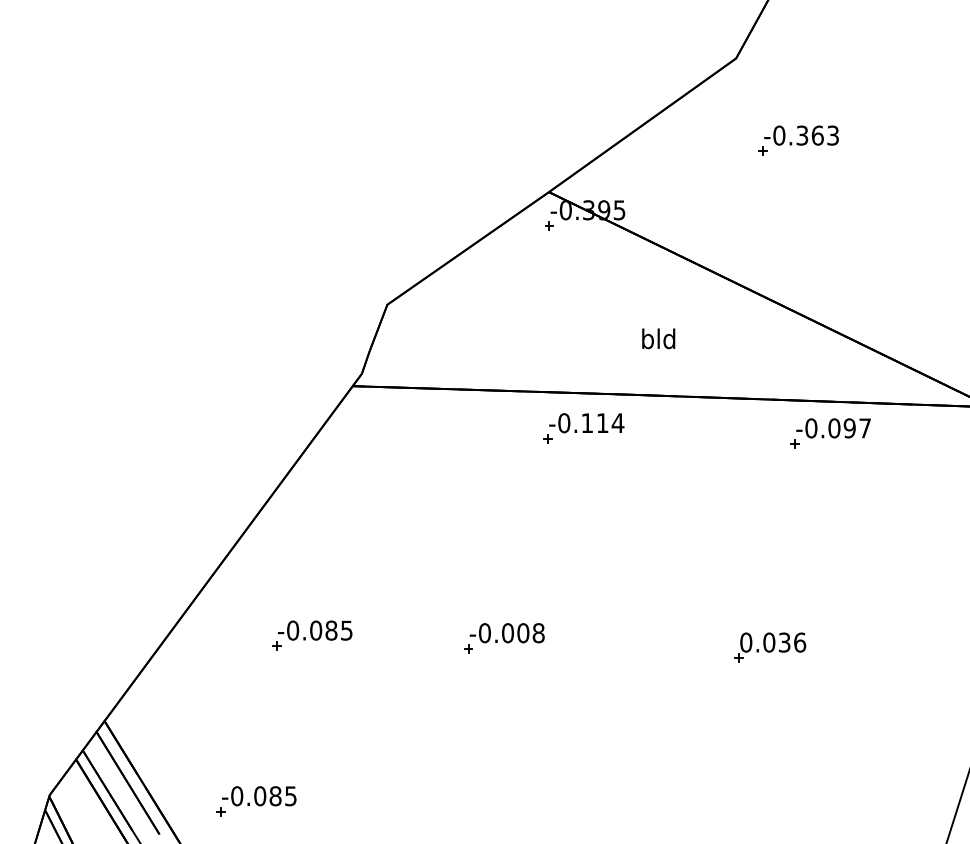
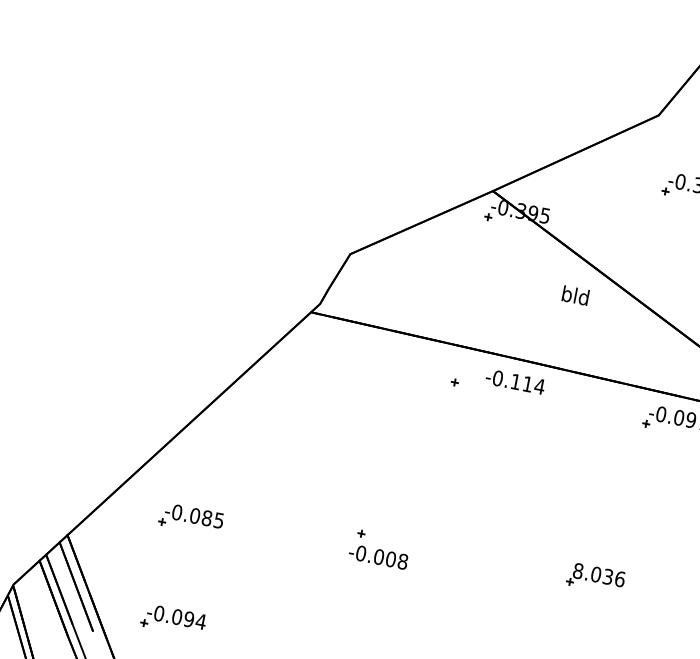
text: (658, 338) -> (575, 295), moved
text: (586, 423) -> (515, 382), moved
text: (506, 633) -> (377, 557), moved
part: (312, 635) -> (191, 519), moved
text: (746, 642) -> (578, 571), 0.036 -> 8.036
text: (283, 796) -> (195, 620), -0.085 -> -0.094

